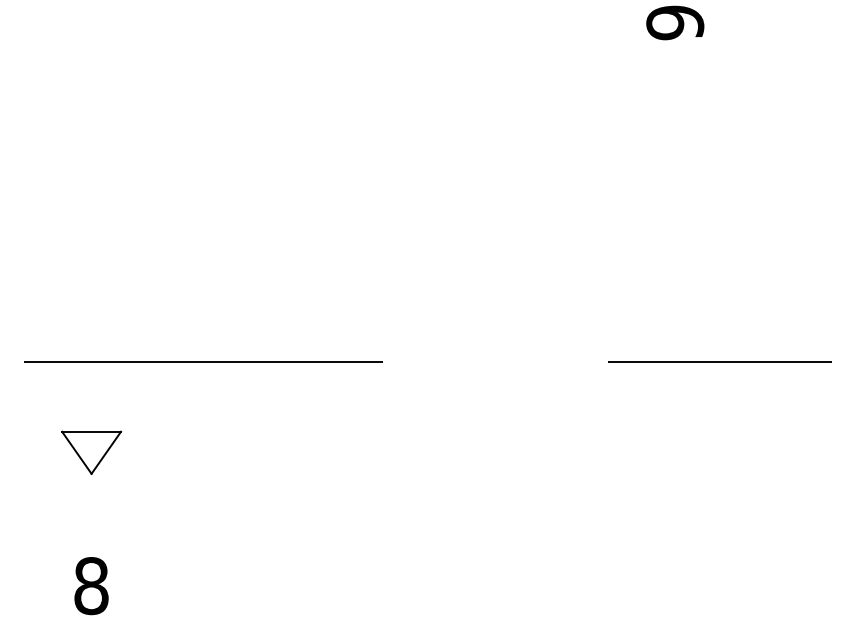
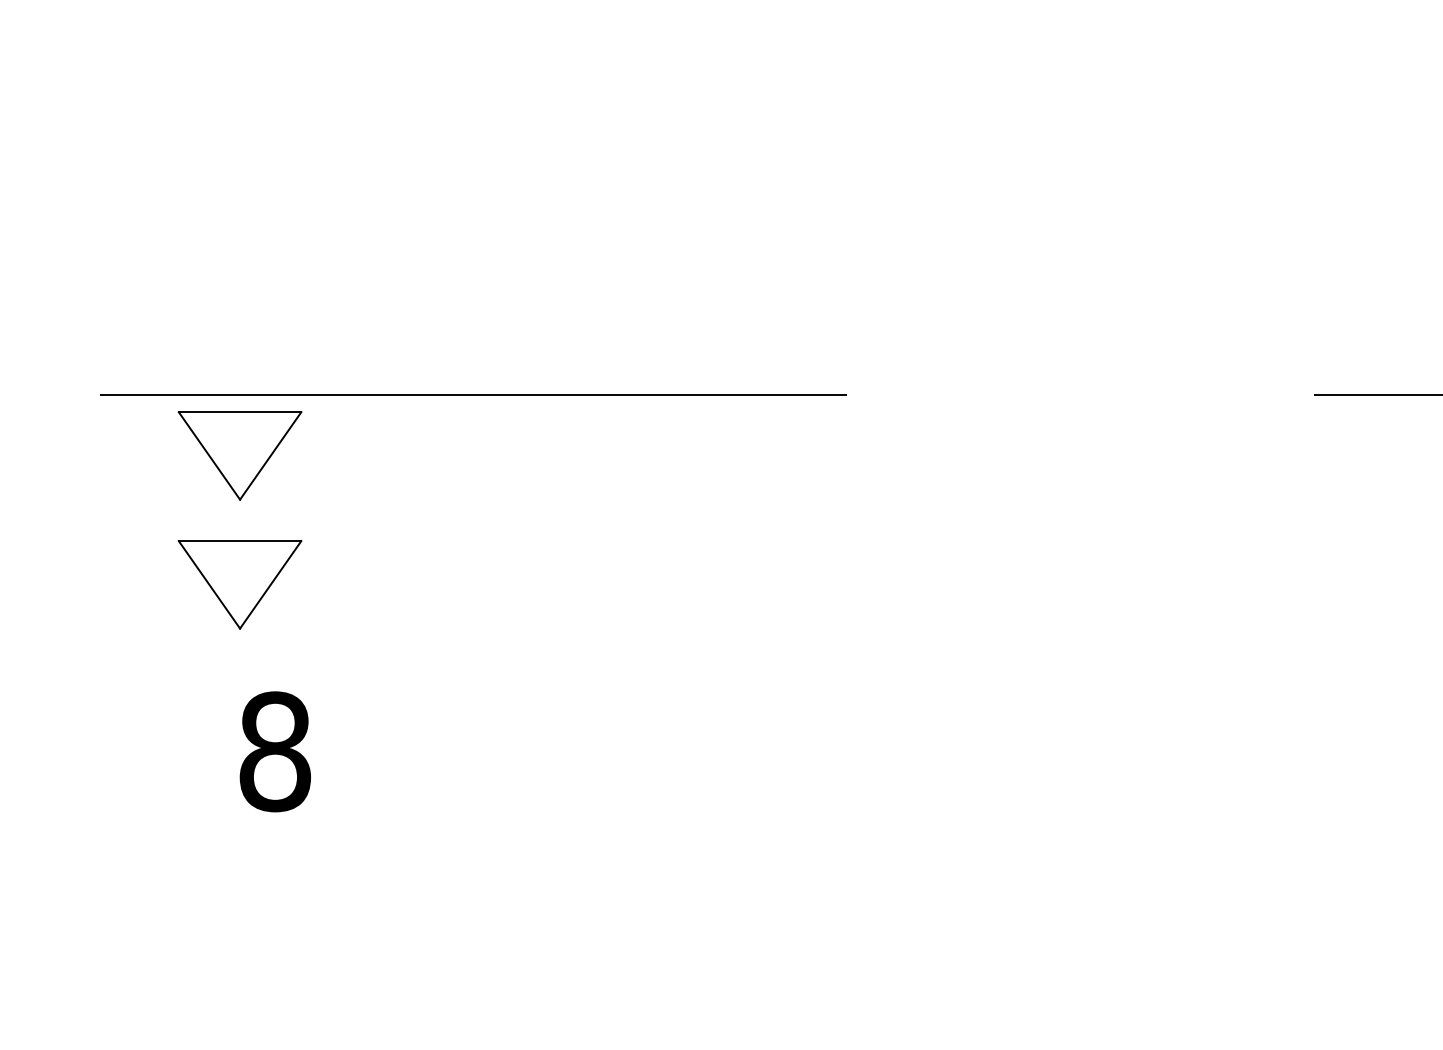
part: (91, 390) -> (239, 455), added
text: (91, 586) -> (275, 752), moved

